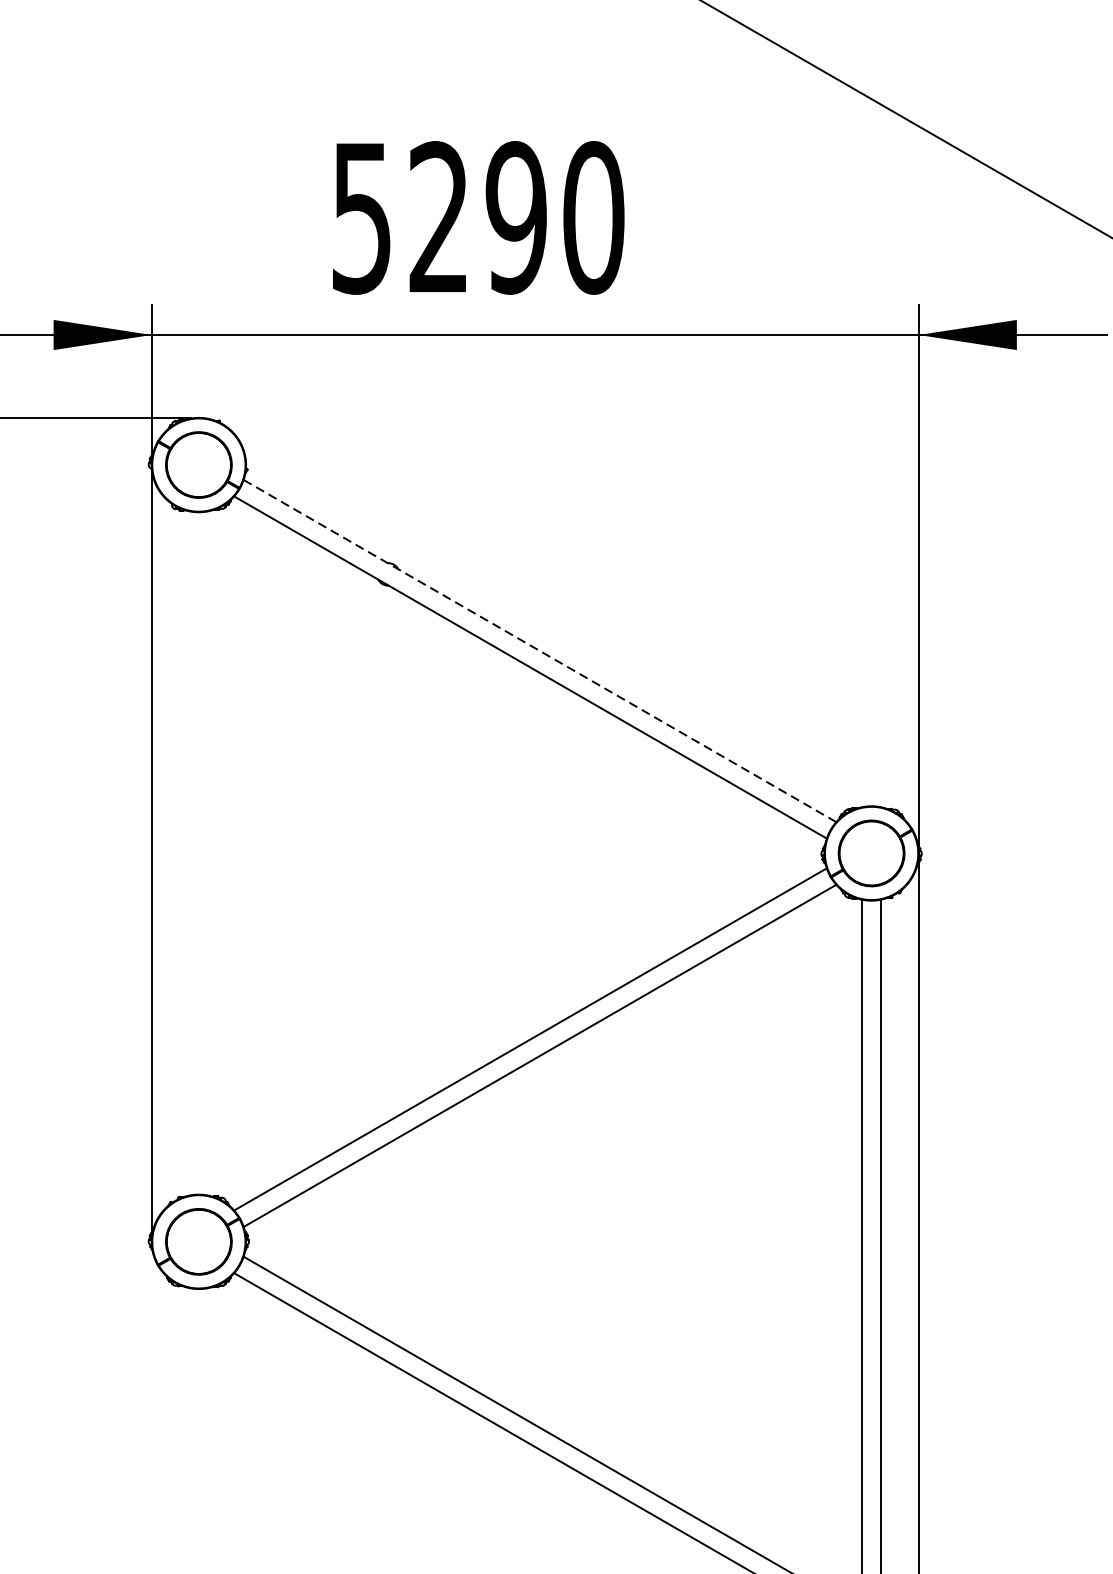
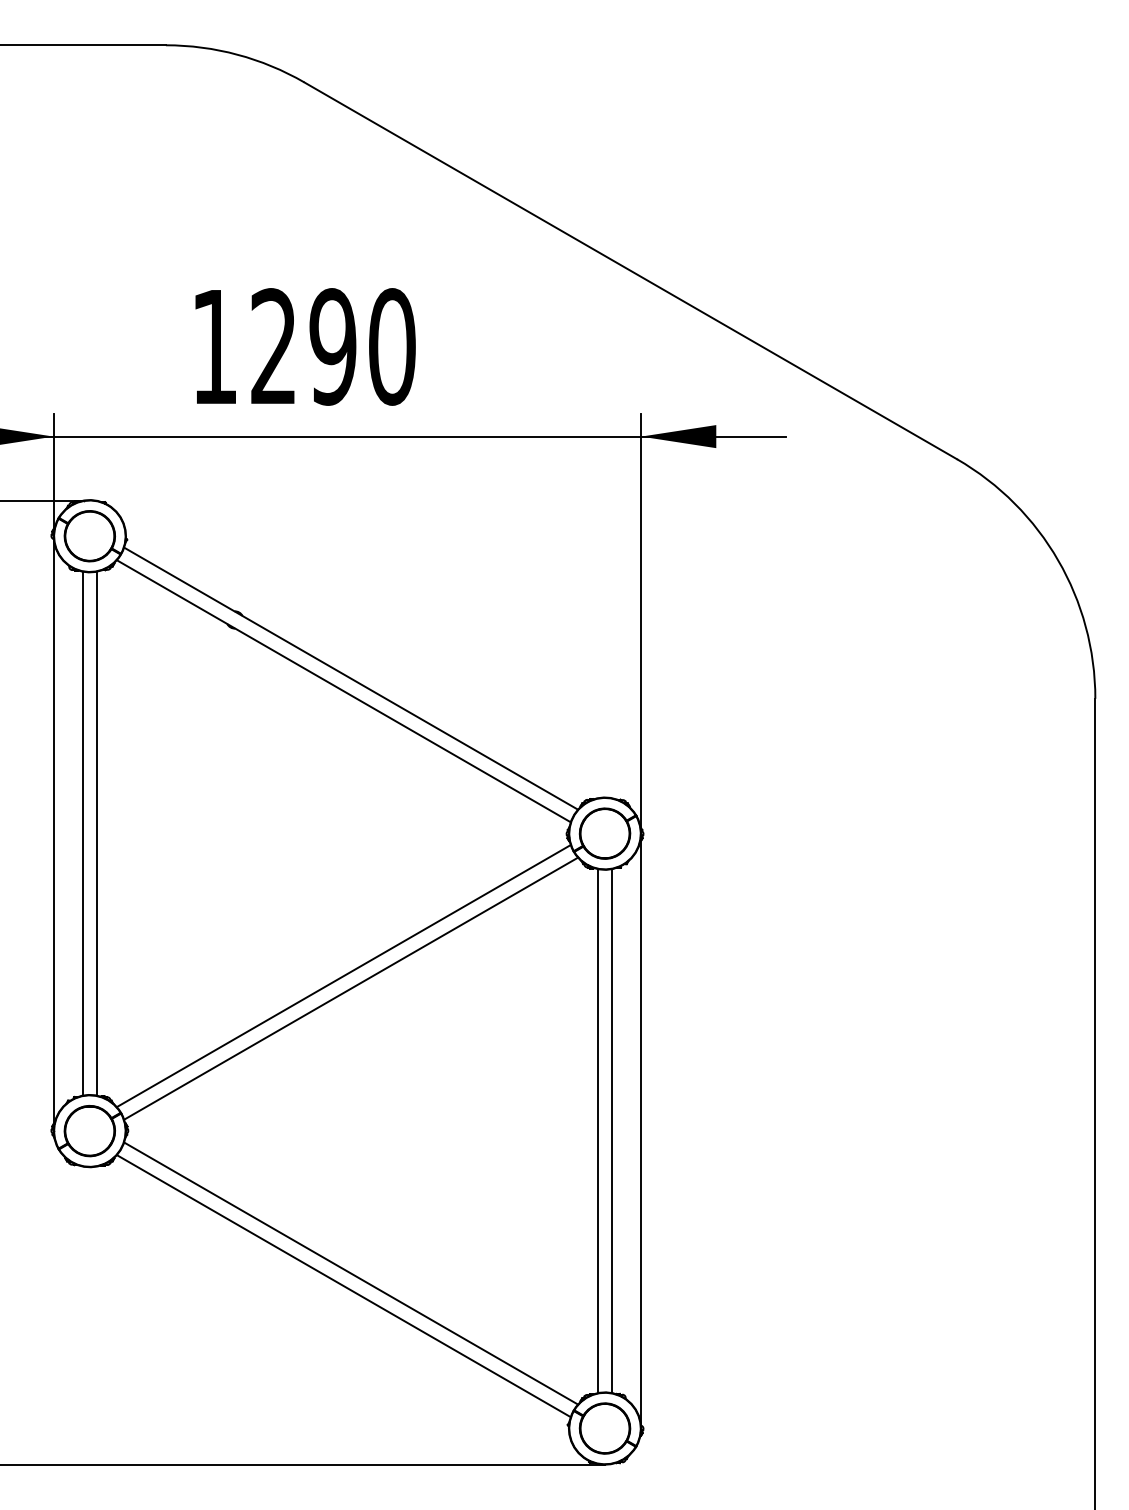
text: (361, 218) -> (214, 347), 5290 -> 1290
line: (539, 650) -> (350, 678), dashed -> solid
line: (189, 853) -> (82, 833), added
line: (208, 853) -> (97, 833), added

